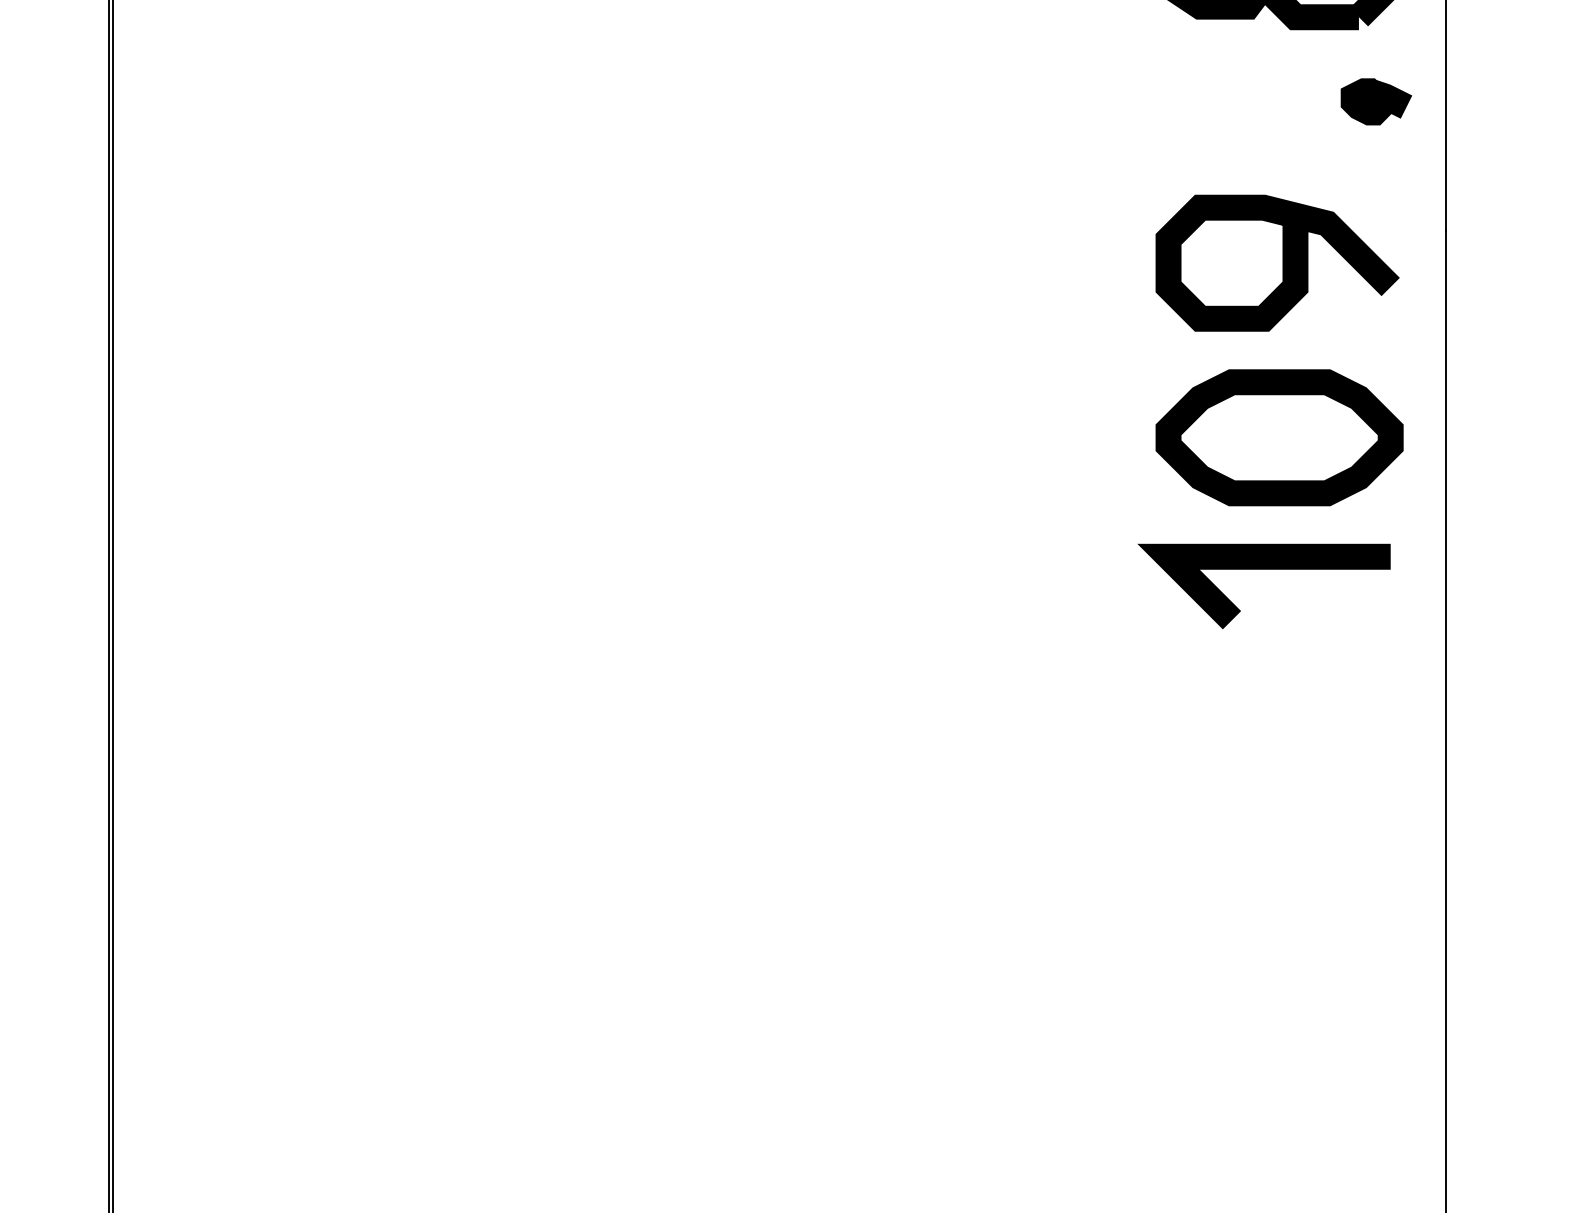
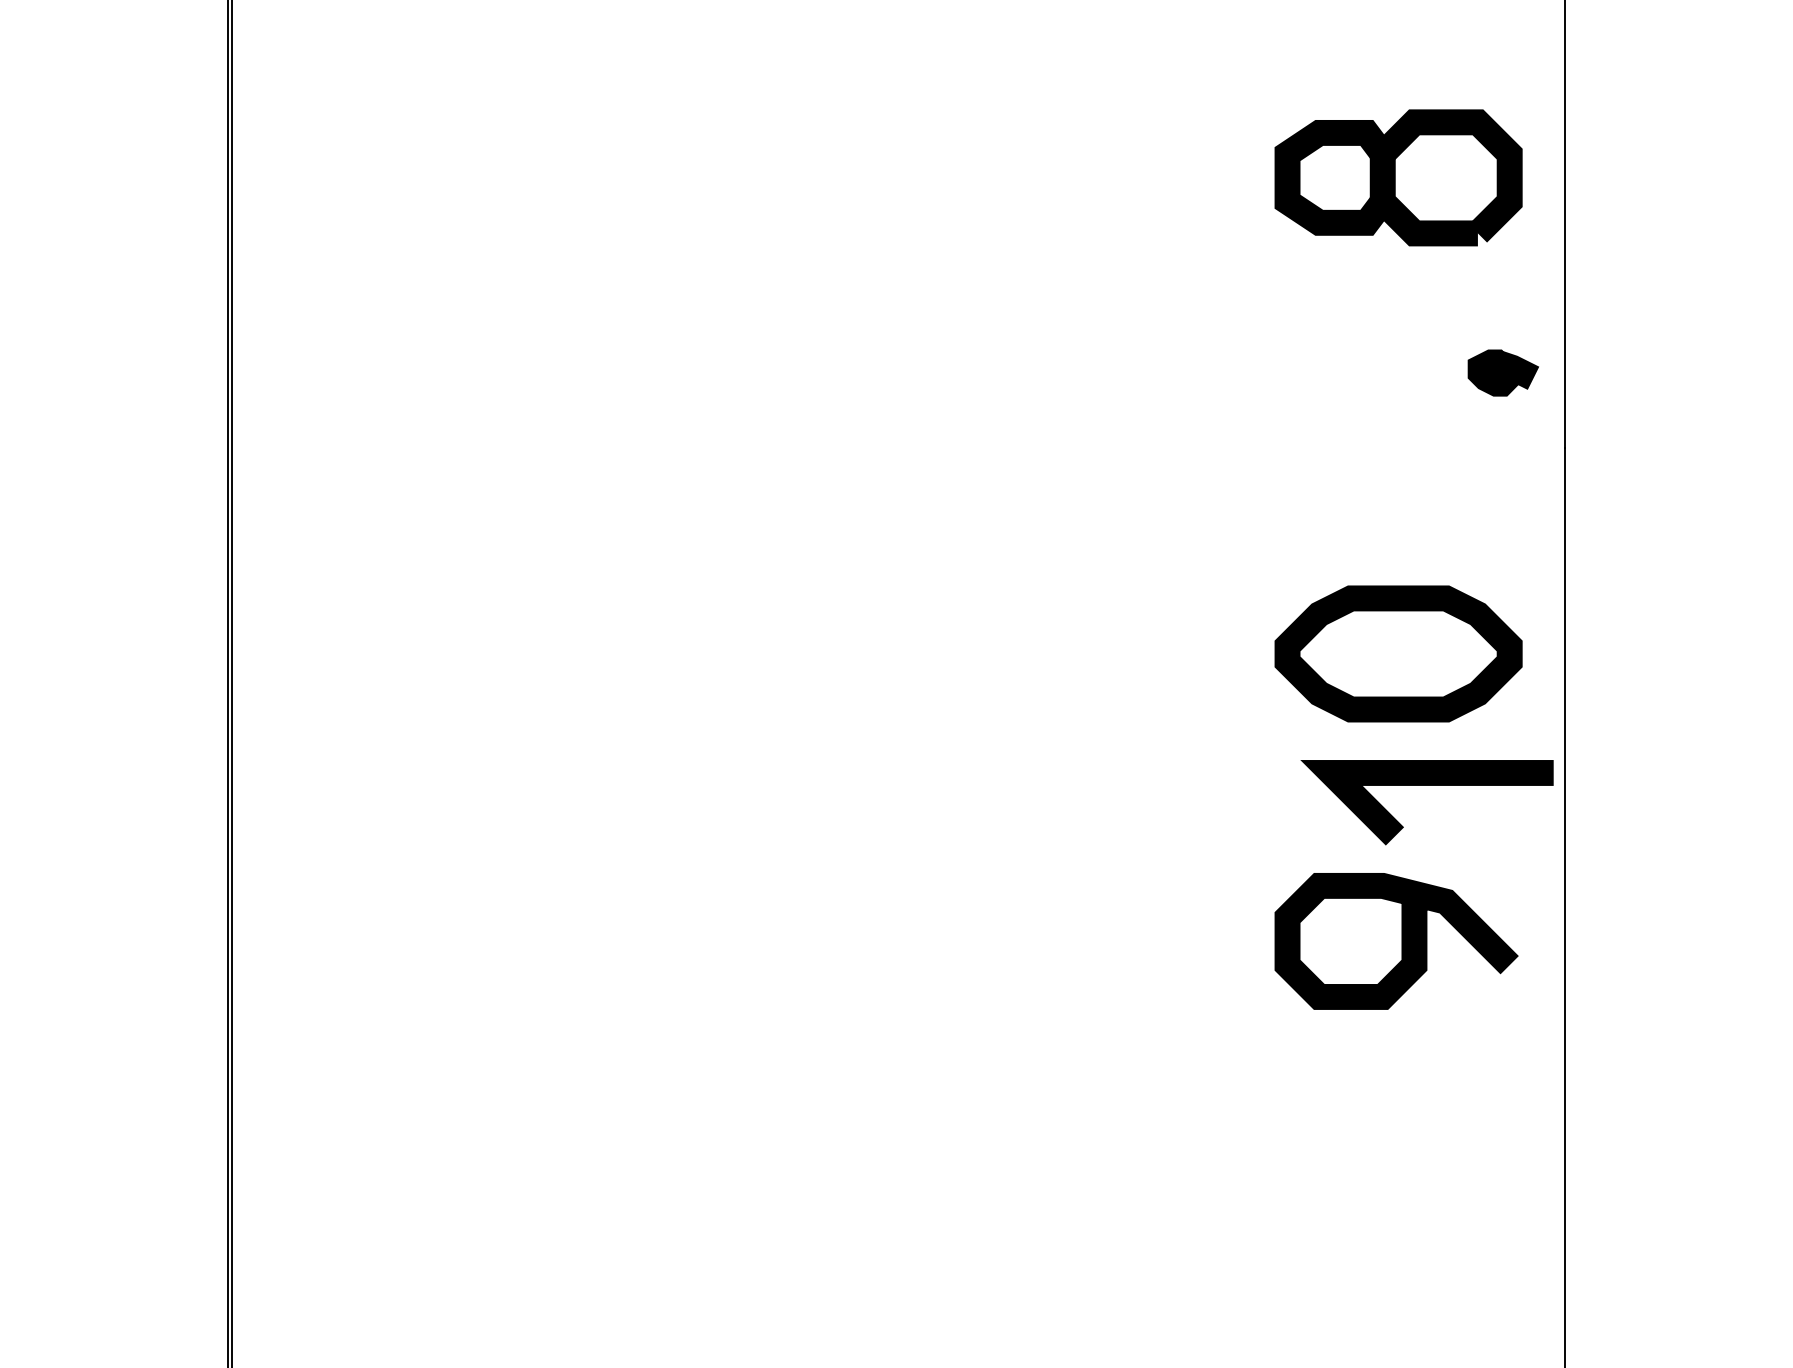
part: (1375, 101) -> (1502, 372), moved
curve: (1282, 263) -> (1401, 941), moved
line: (1263, 569) -> (1426, 785), moved

